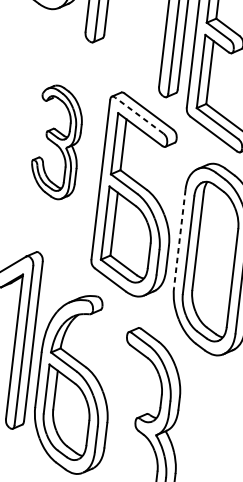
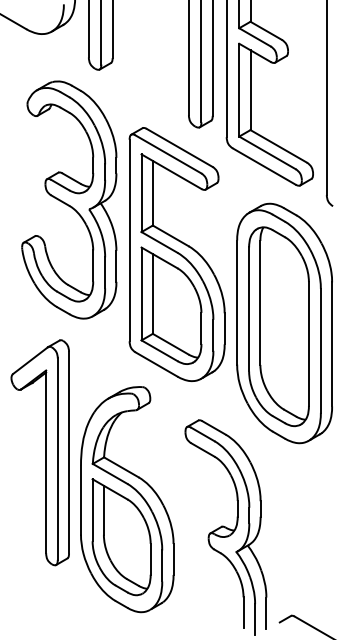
line: (139, 115) -> (168, 154), dashed -> solid
part: (57, 141) -> (69, 199), size x1.67
line: (180, 238) -> (237, 302), dashed -> solid

